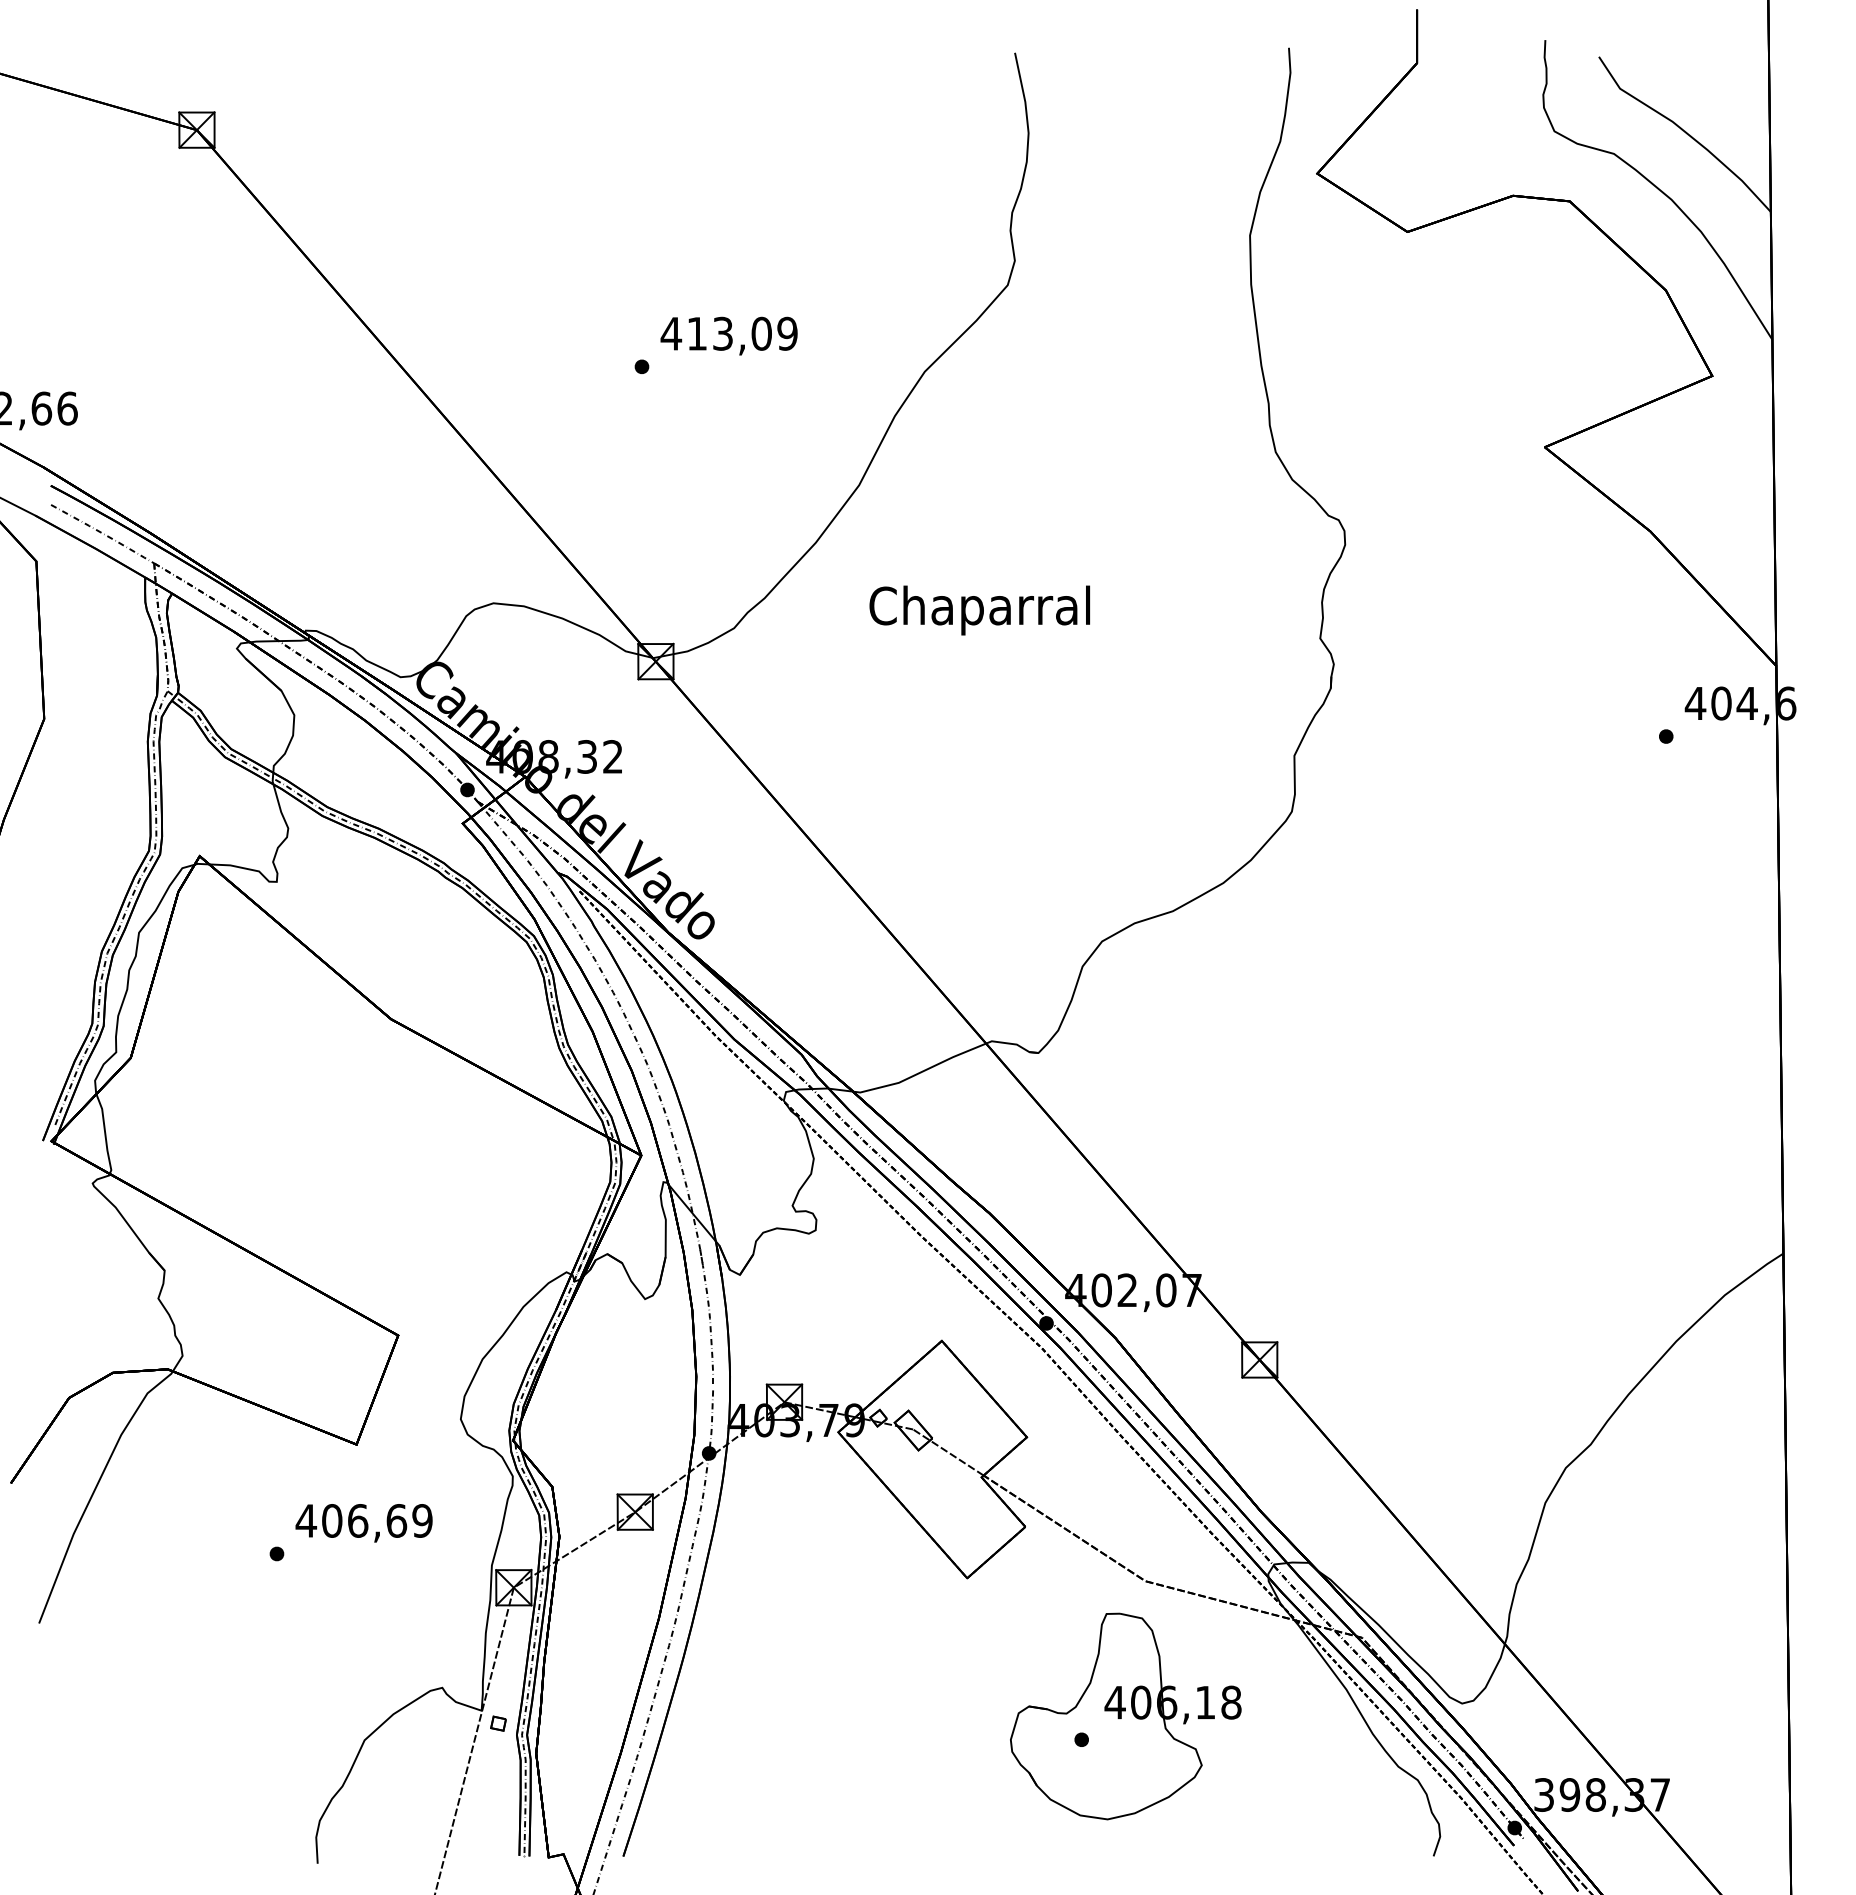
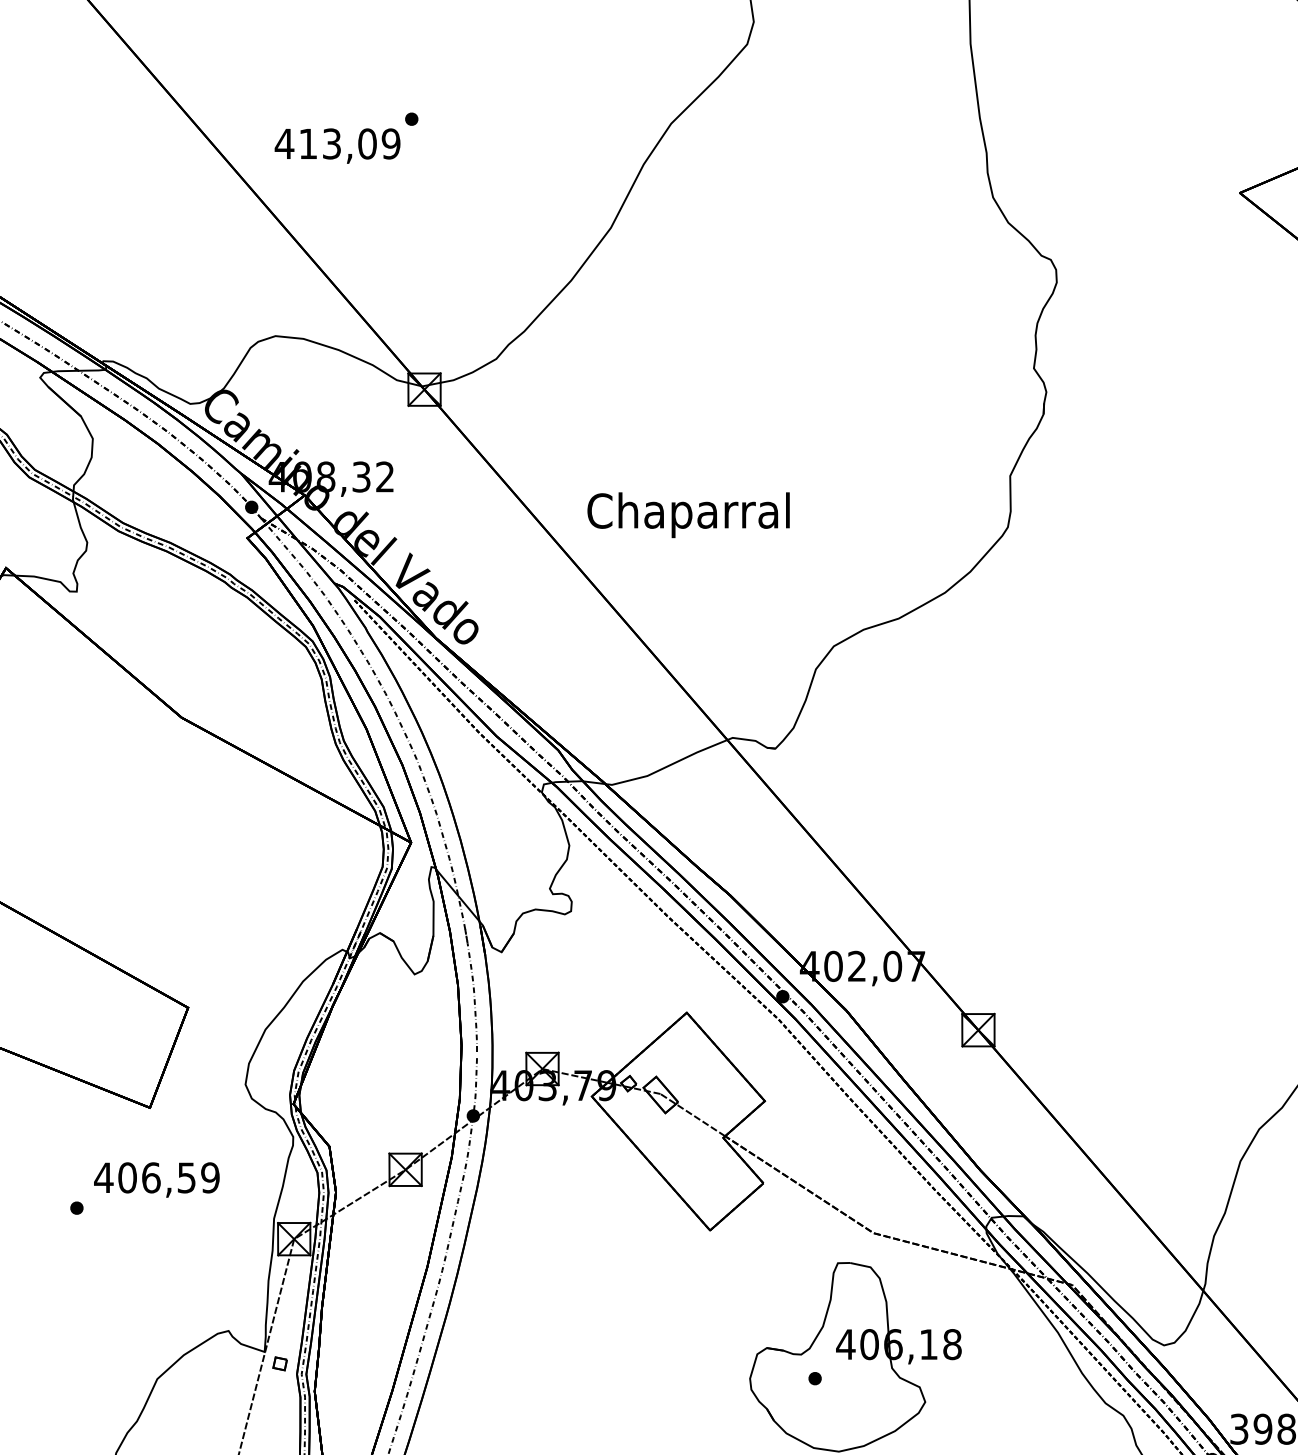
text: (728, 335) -> (337, 145), moved
text: (979, 610) -> (688, 515), moved
text: (396, 1520) -> (186, 1177), 406,69 -> 406,59

